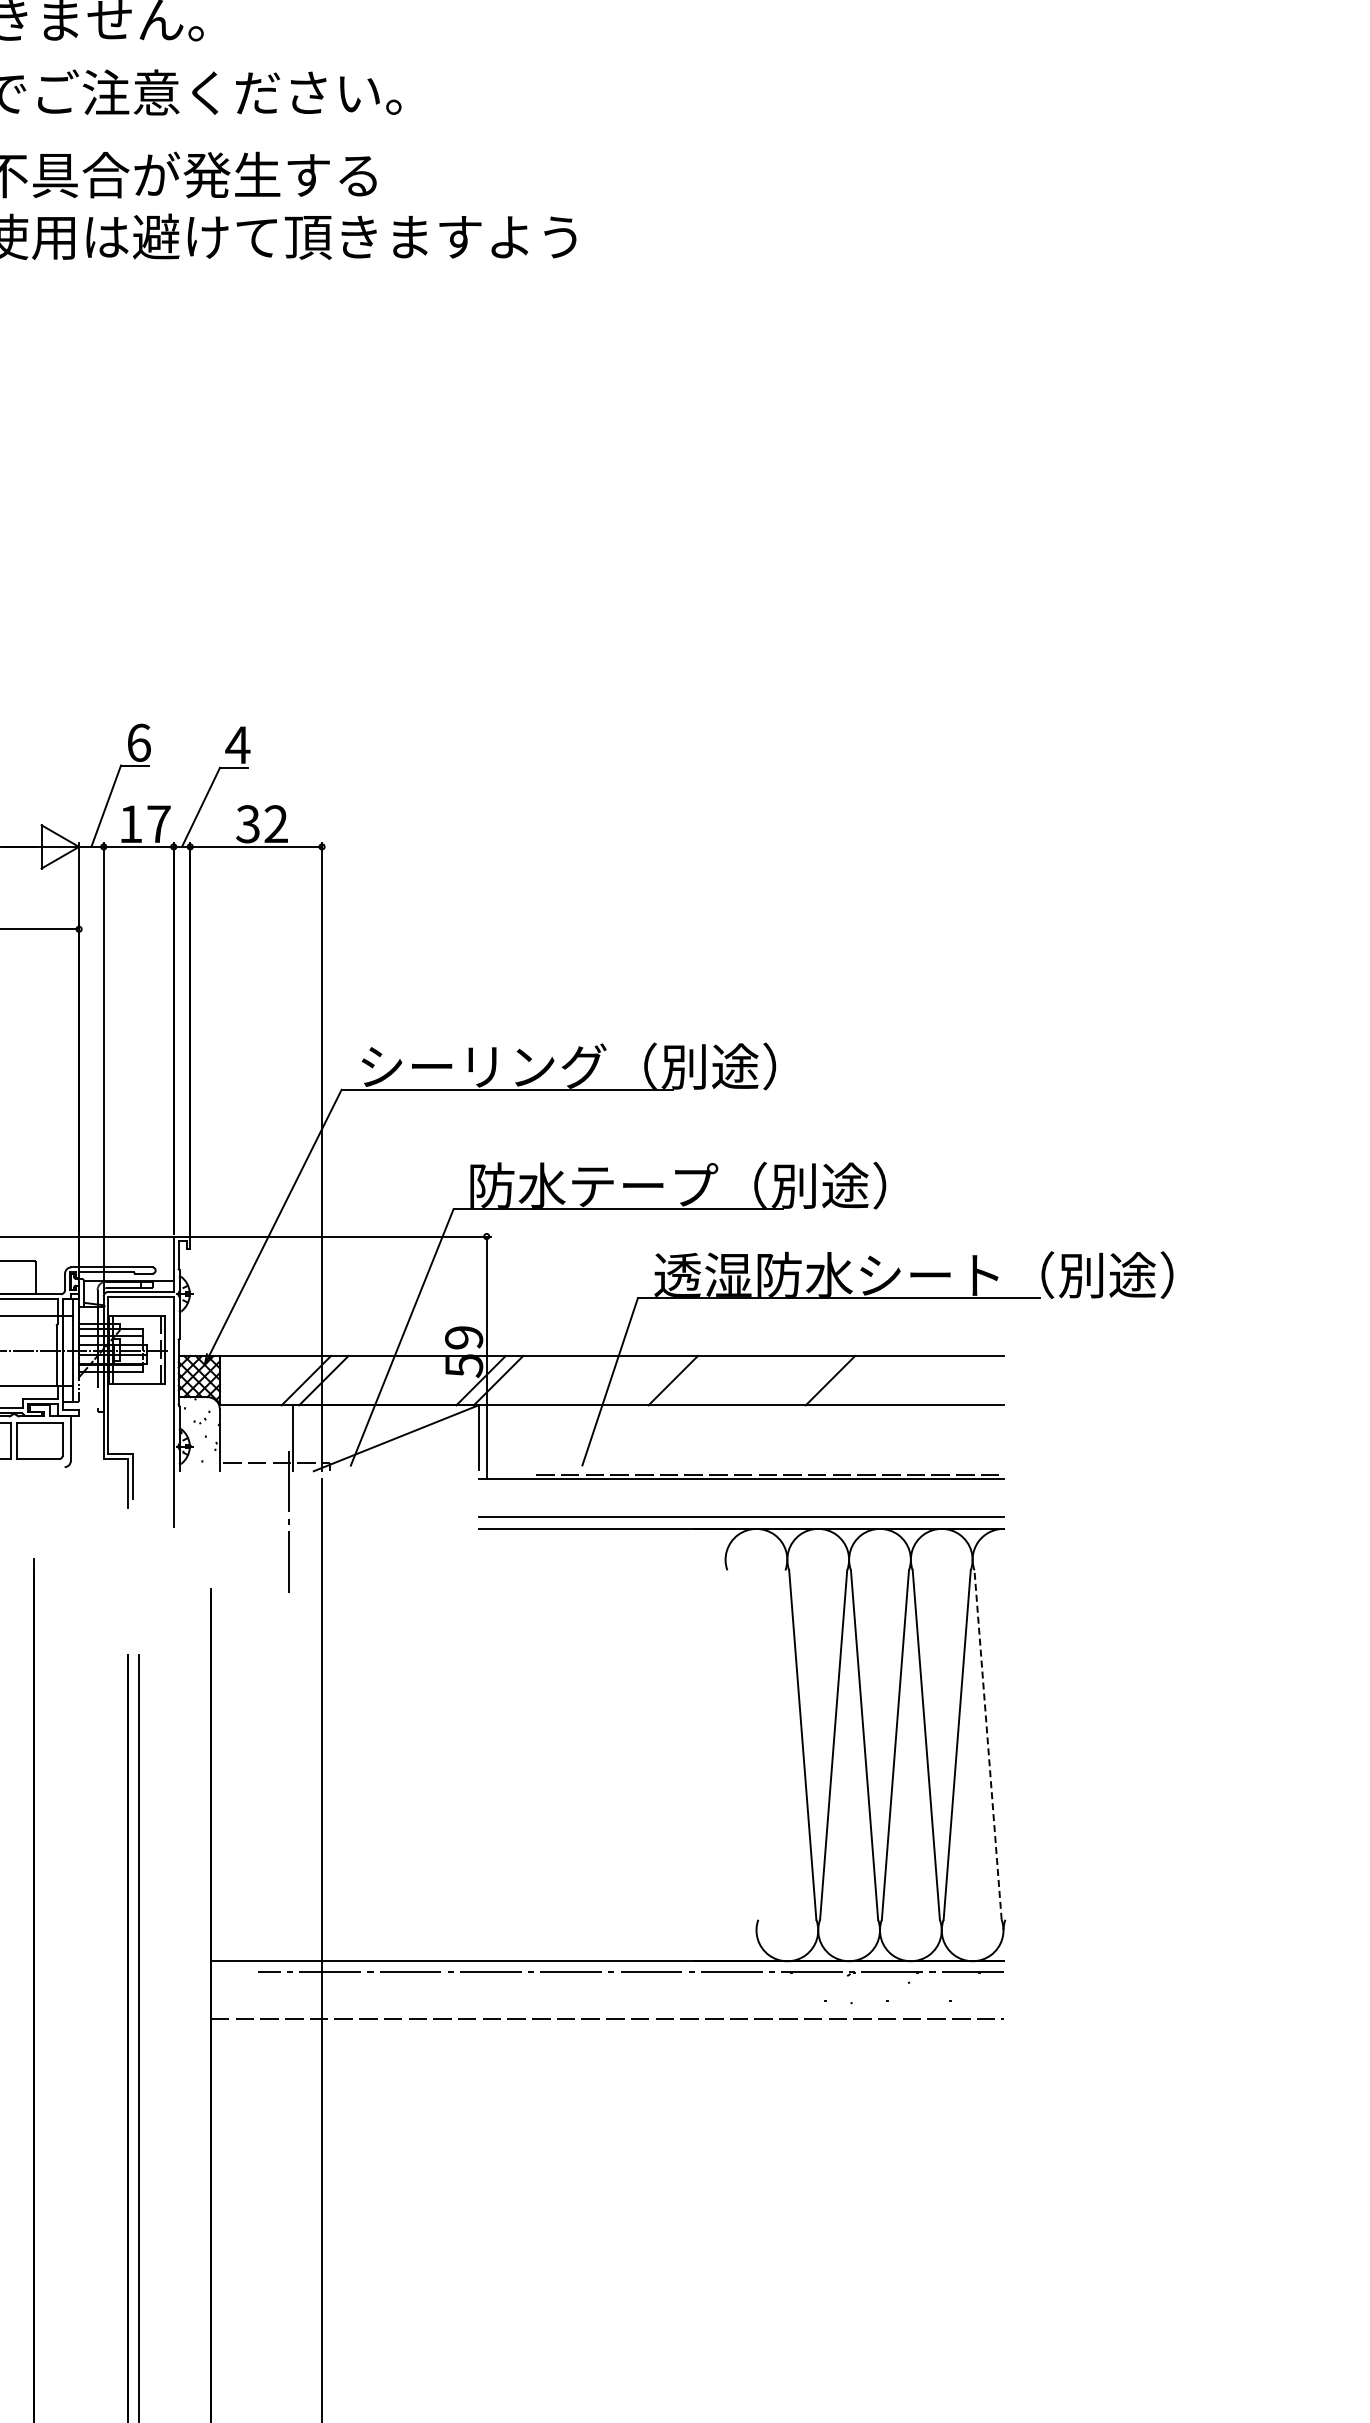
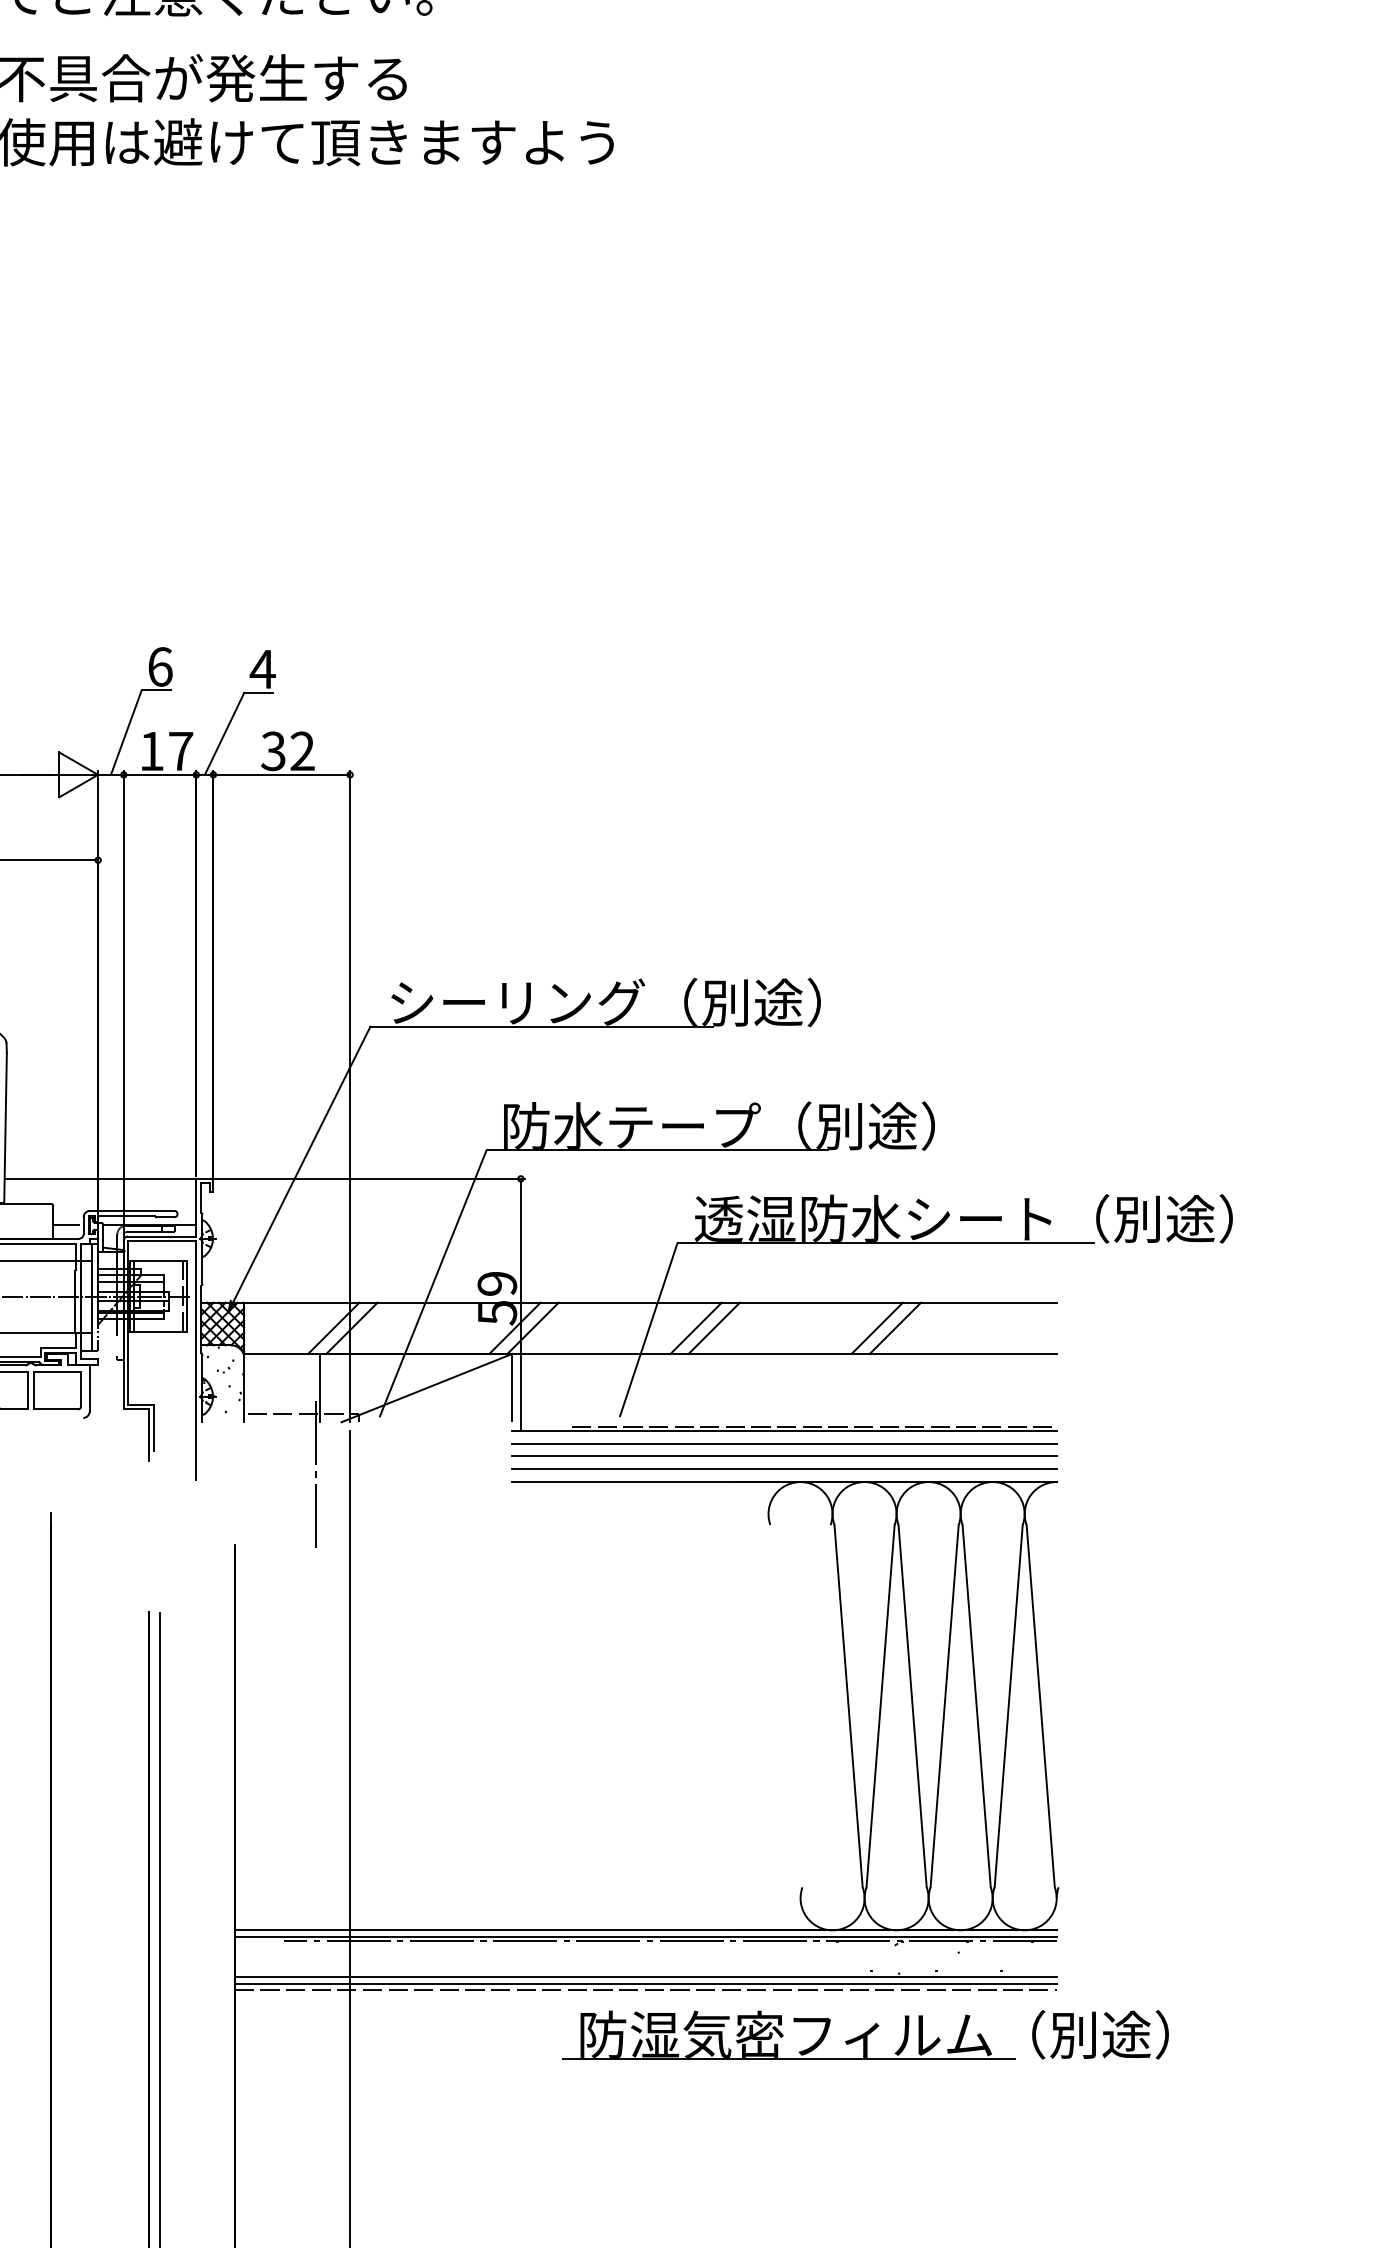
line: (47, 1281) -> (65, 1225), added
line: (655, 1380) -> (695, 1328), added
line: (847, 1380) -> (894, 1328), added
line: (740, 1491) -> (783, 1443), added
line: (740, 1504) -> (783, 1456), added
line: (988, 1744) -> (1041, 1705), dashed -> solid
line: (606, 1967) -> (645, 1936), added
line: (606, 2006) -> (645, 1977), added
line: (606, 2012) -> (645, 1983), added
part: (819, 2061) -> (865, 2034), added

